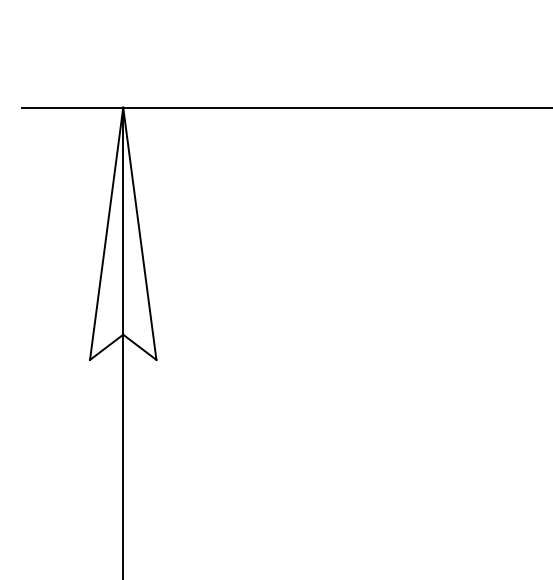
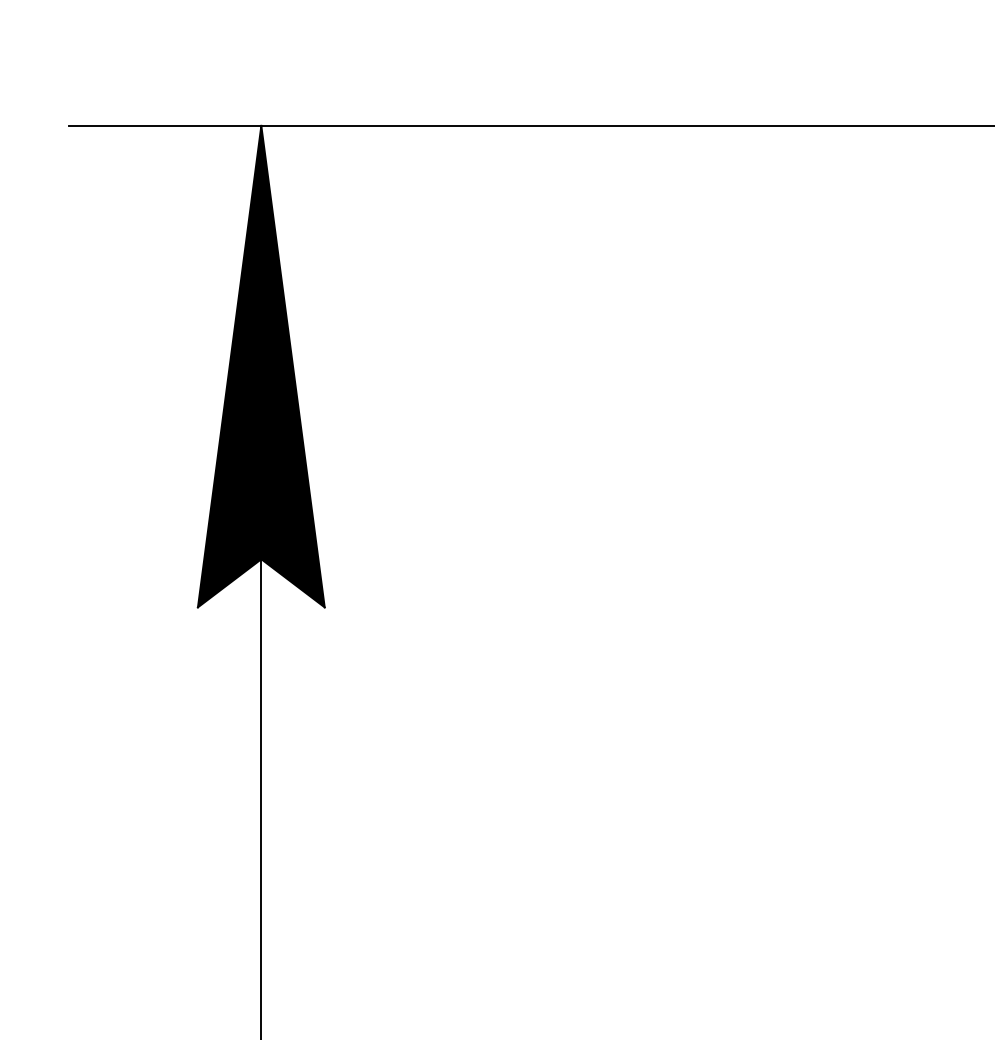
fill: (123, 233) -> (261, 366), added

